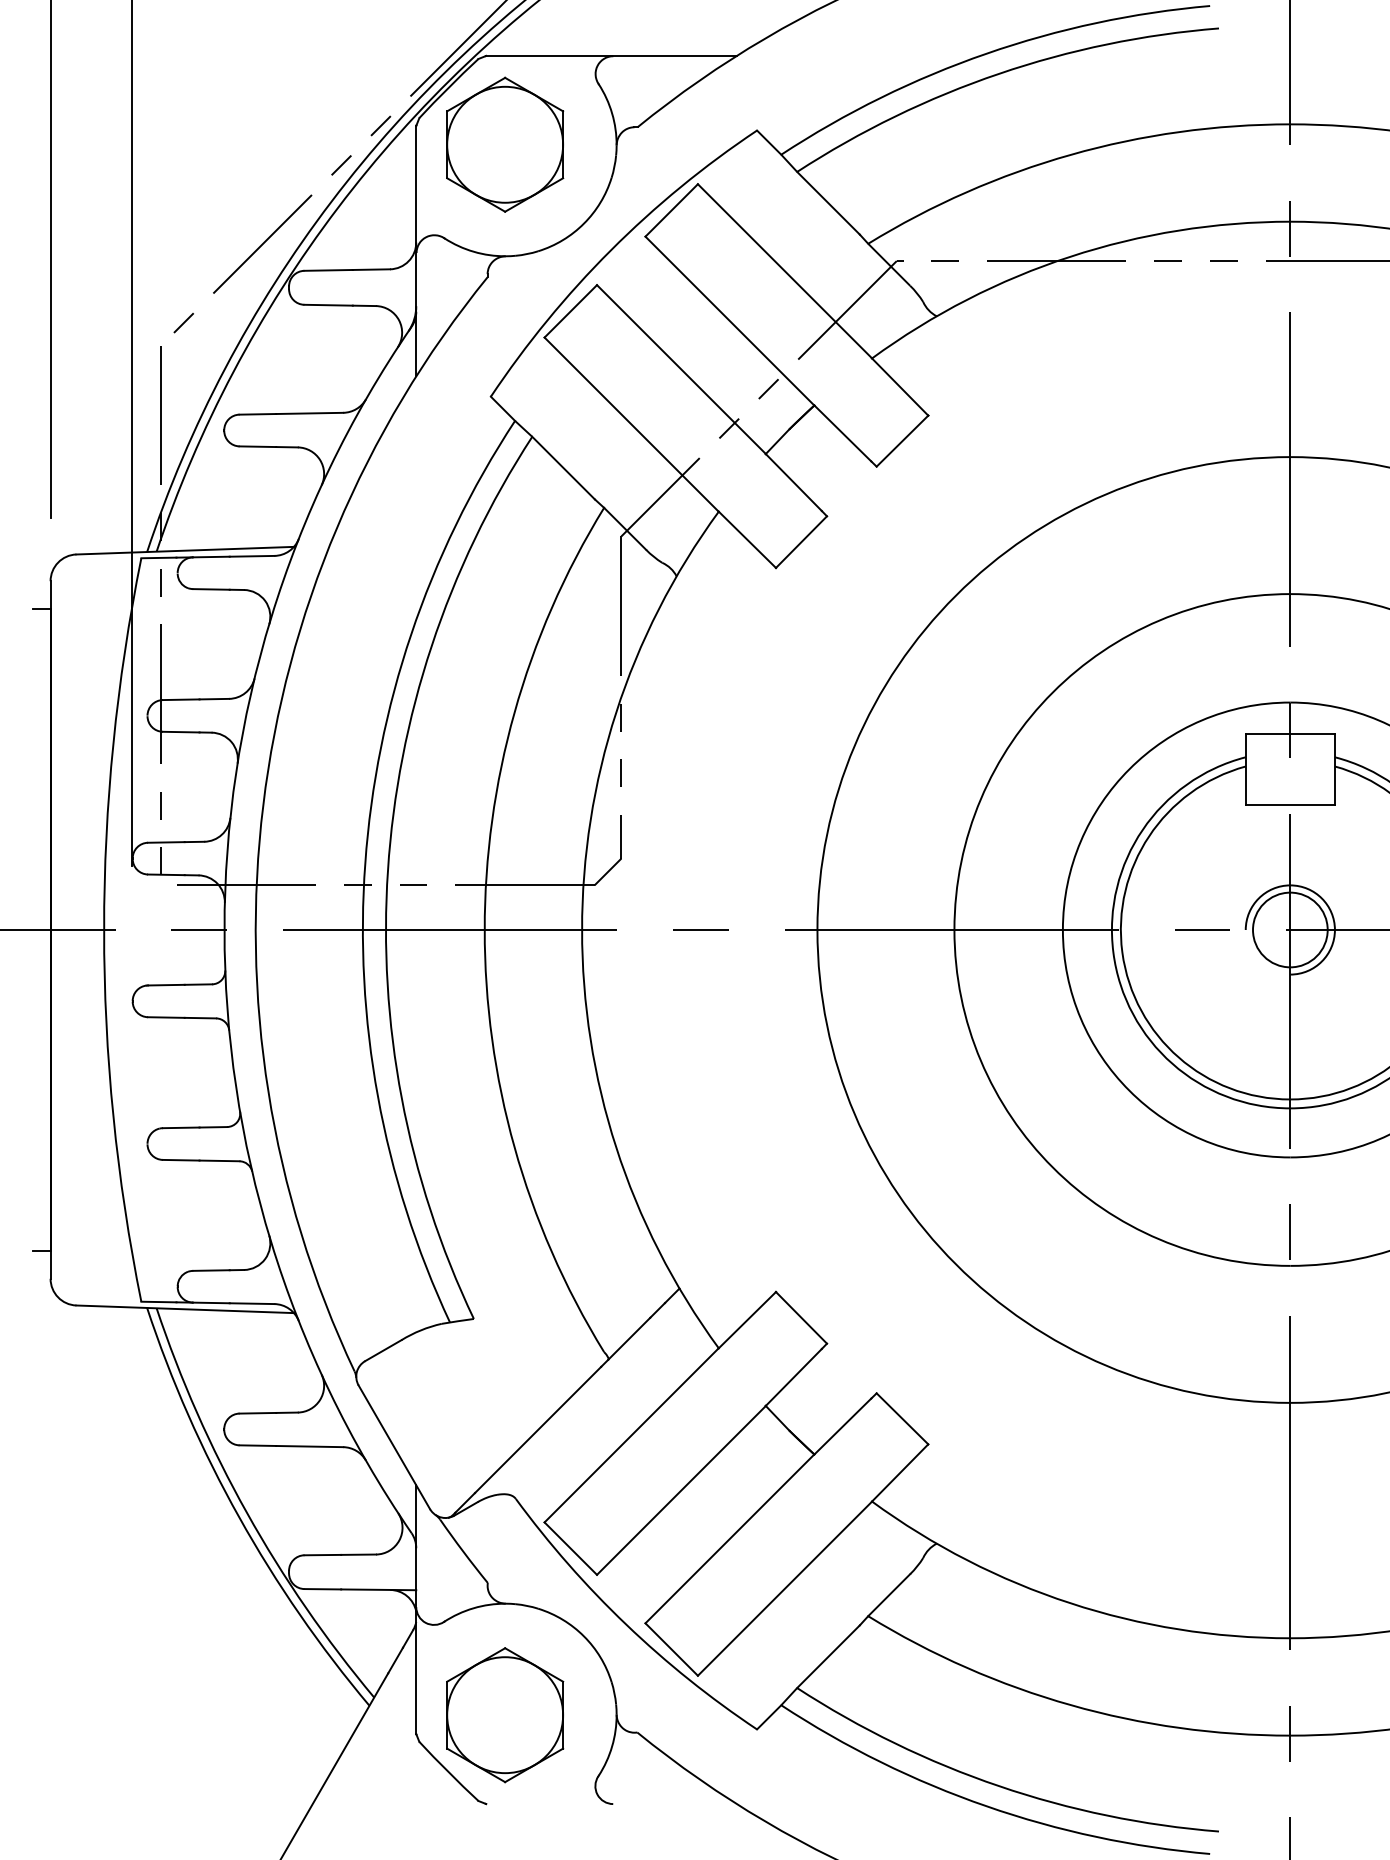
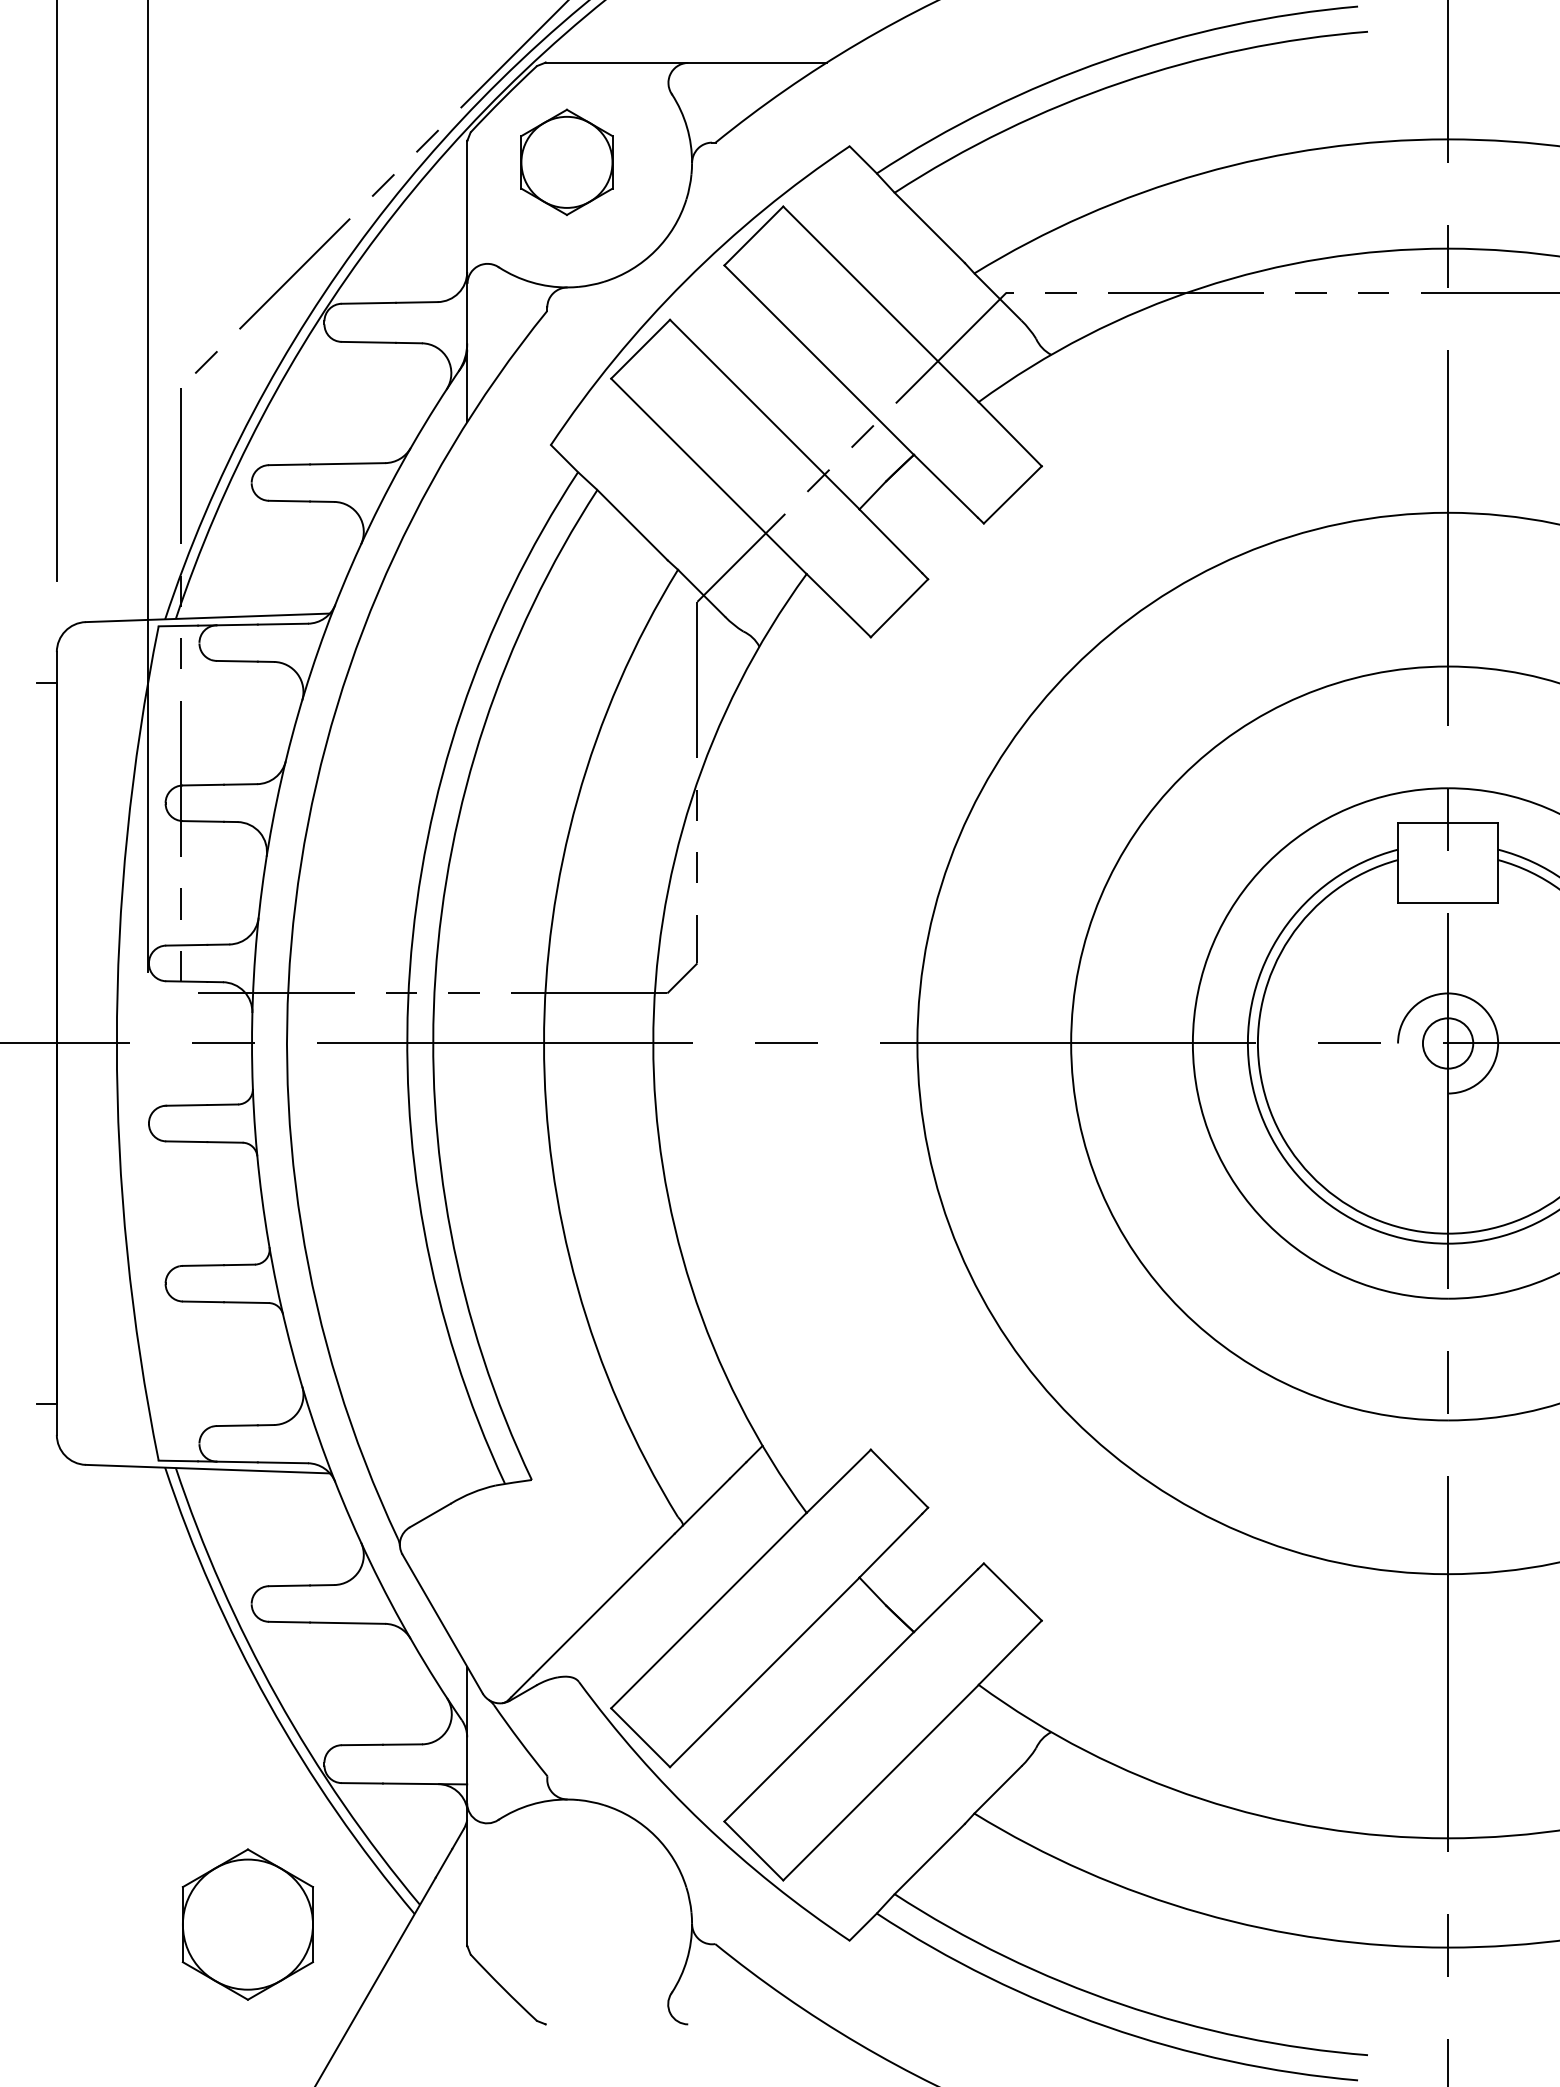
part: (504, 144) -> (566, 162), size x0.7
circle: (1290, 930) -> (1448, 1043), size x0.6
part: (504, 1715) -> (247, 1924), moved

